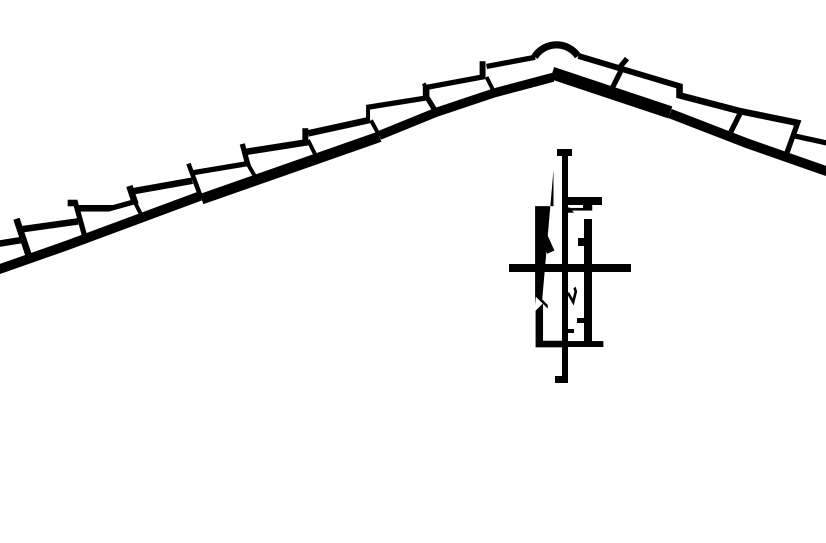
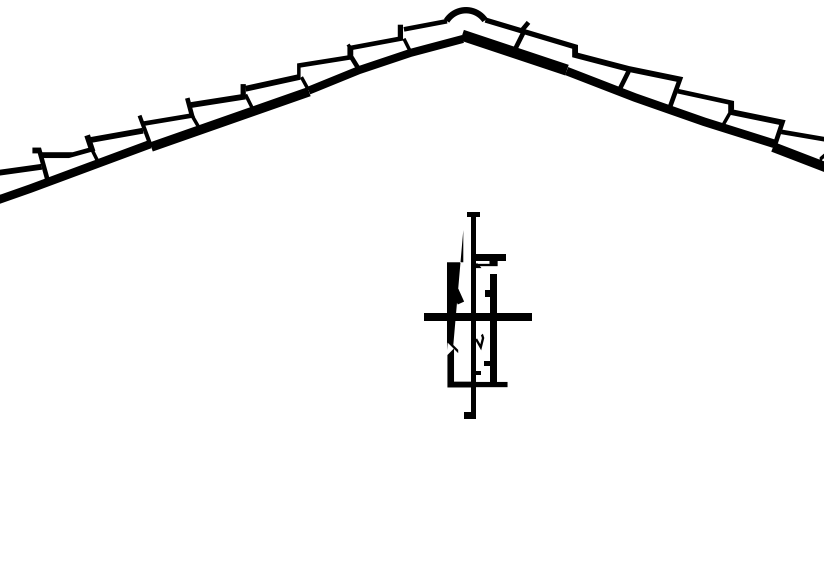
part: (569, 266) -> (477, 315), moved

